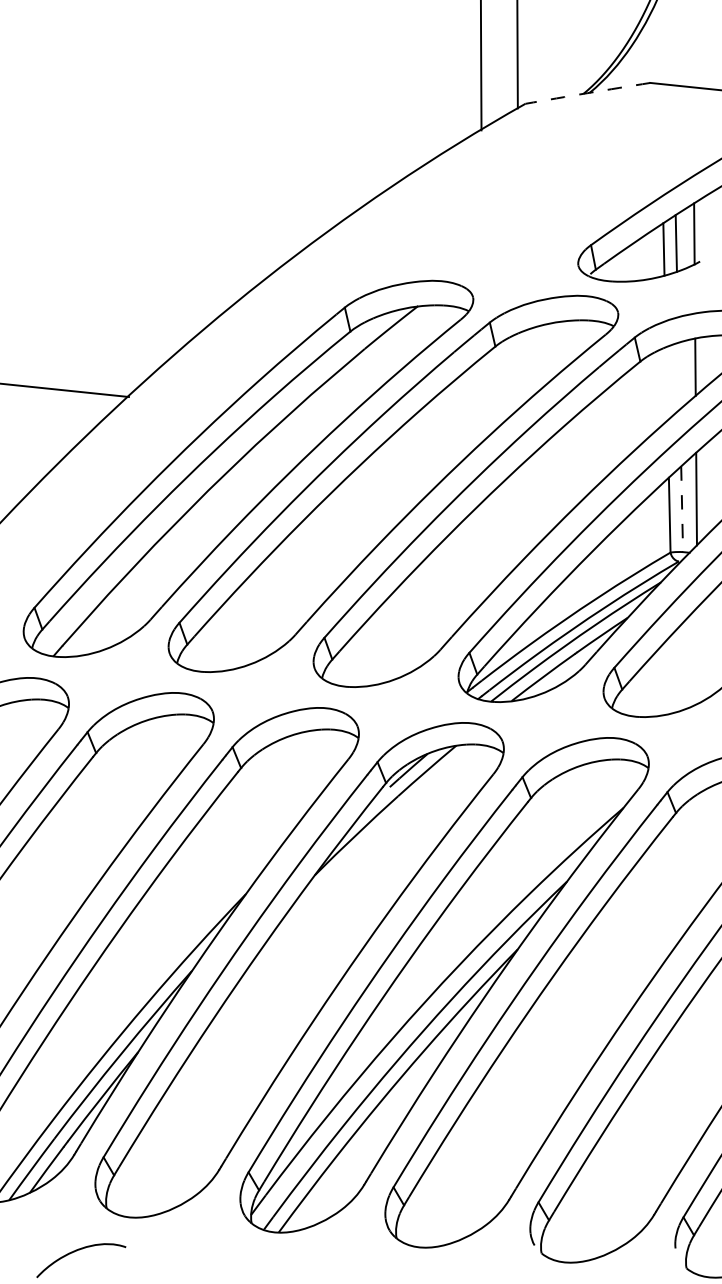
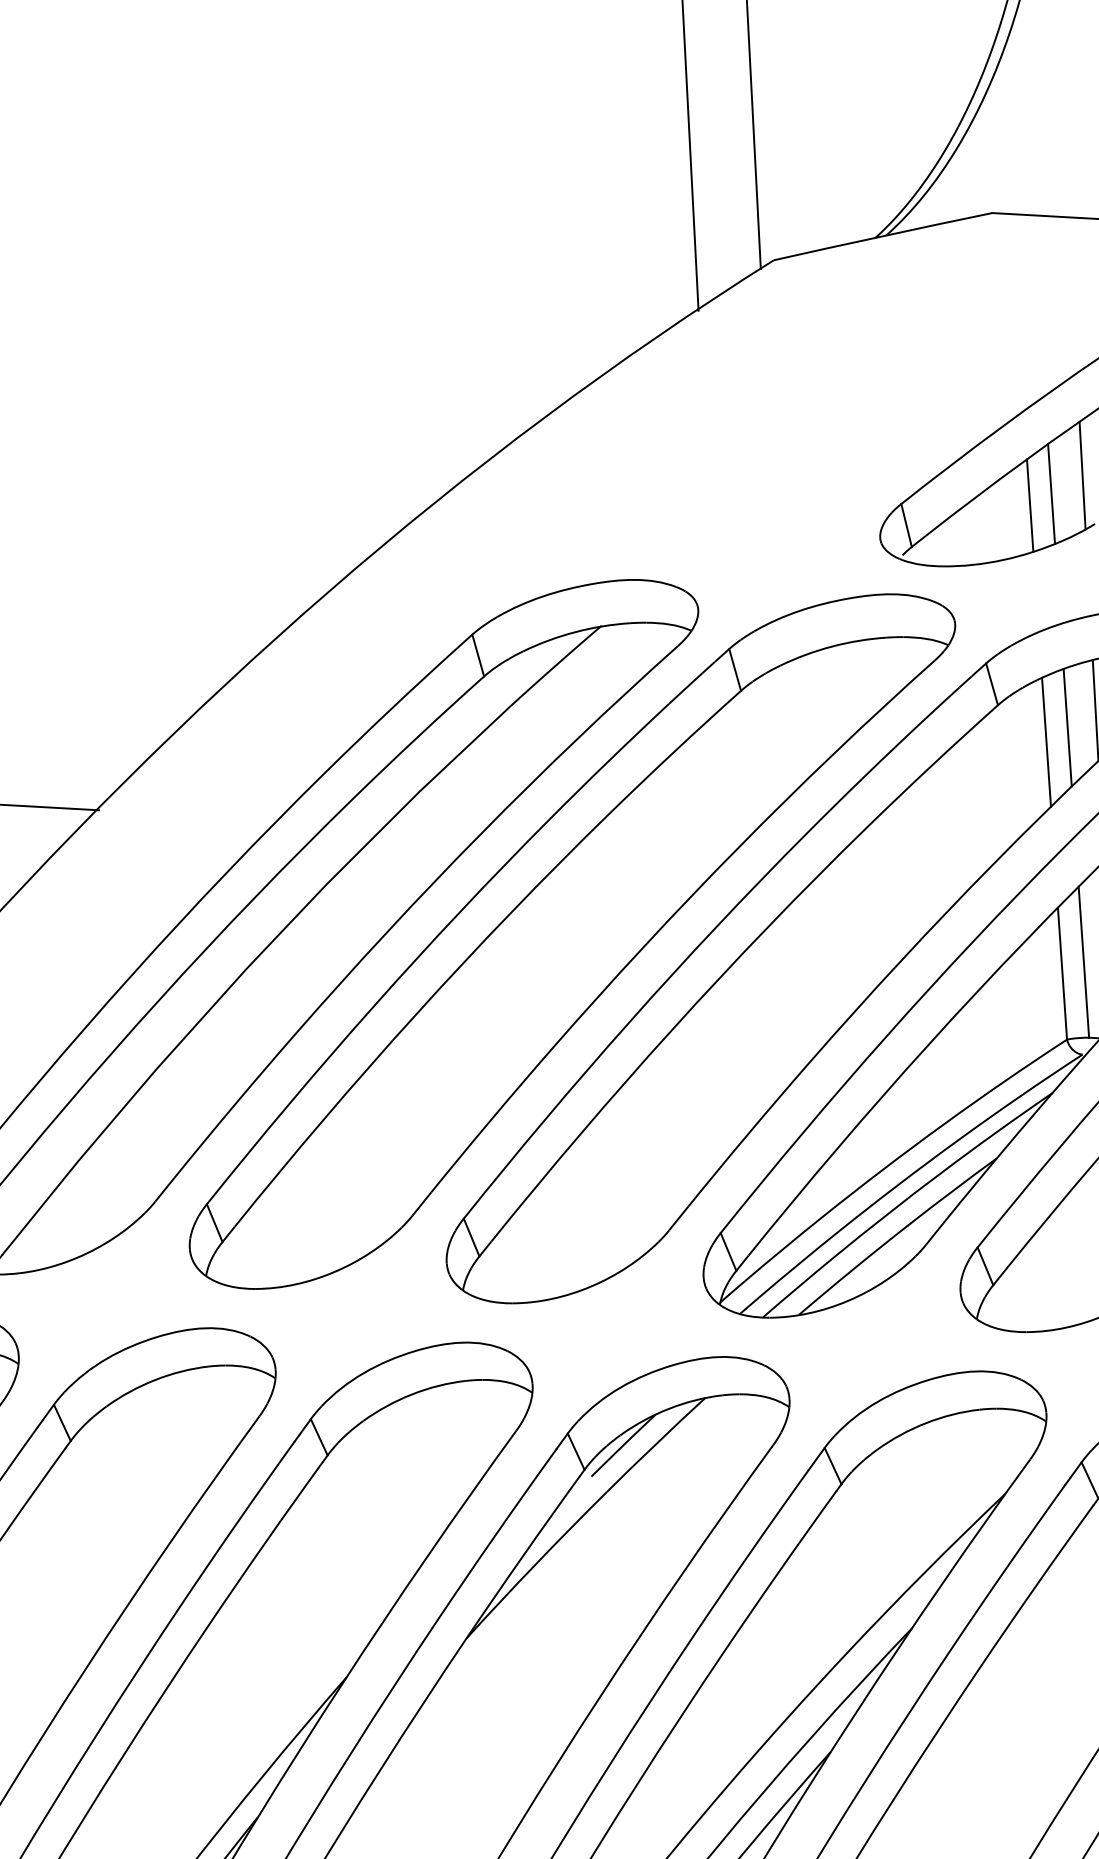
arc: (587, 93) -> (882, 236), dashed -> solid
line: (678, 375) -> (1066, 726), added
line: (666, 383) -> (1045, 741), added
line: (682, 509) -> (1084, 962), dashed -> solid

